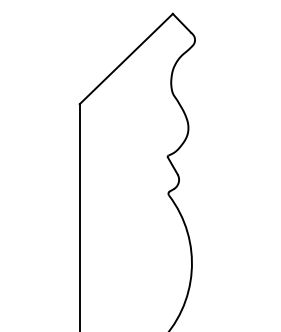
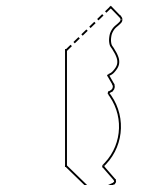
line: (126, 58) -> (88, 28), solid -> dashed

